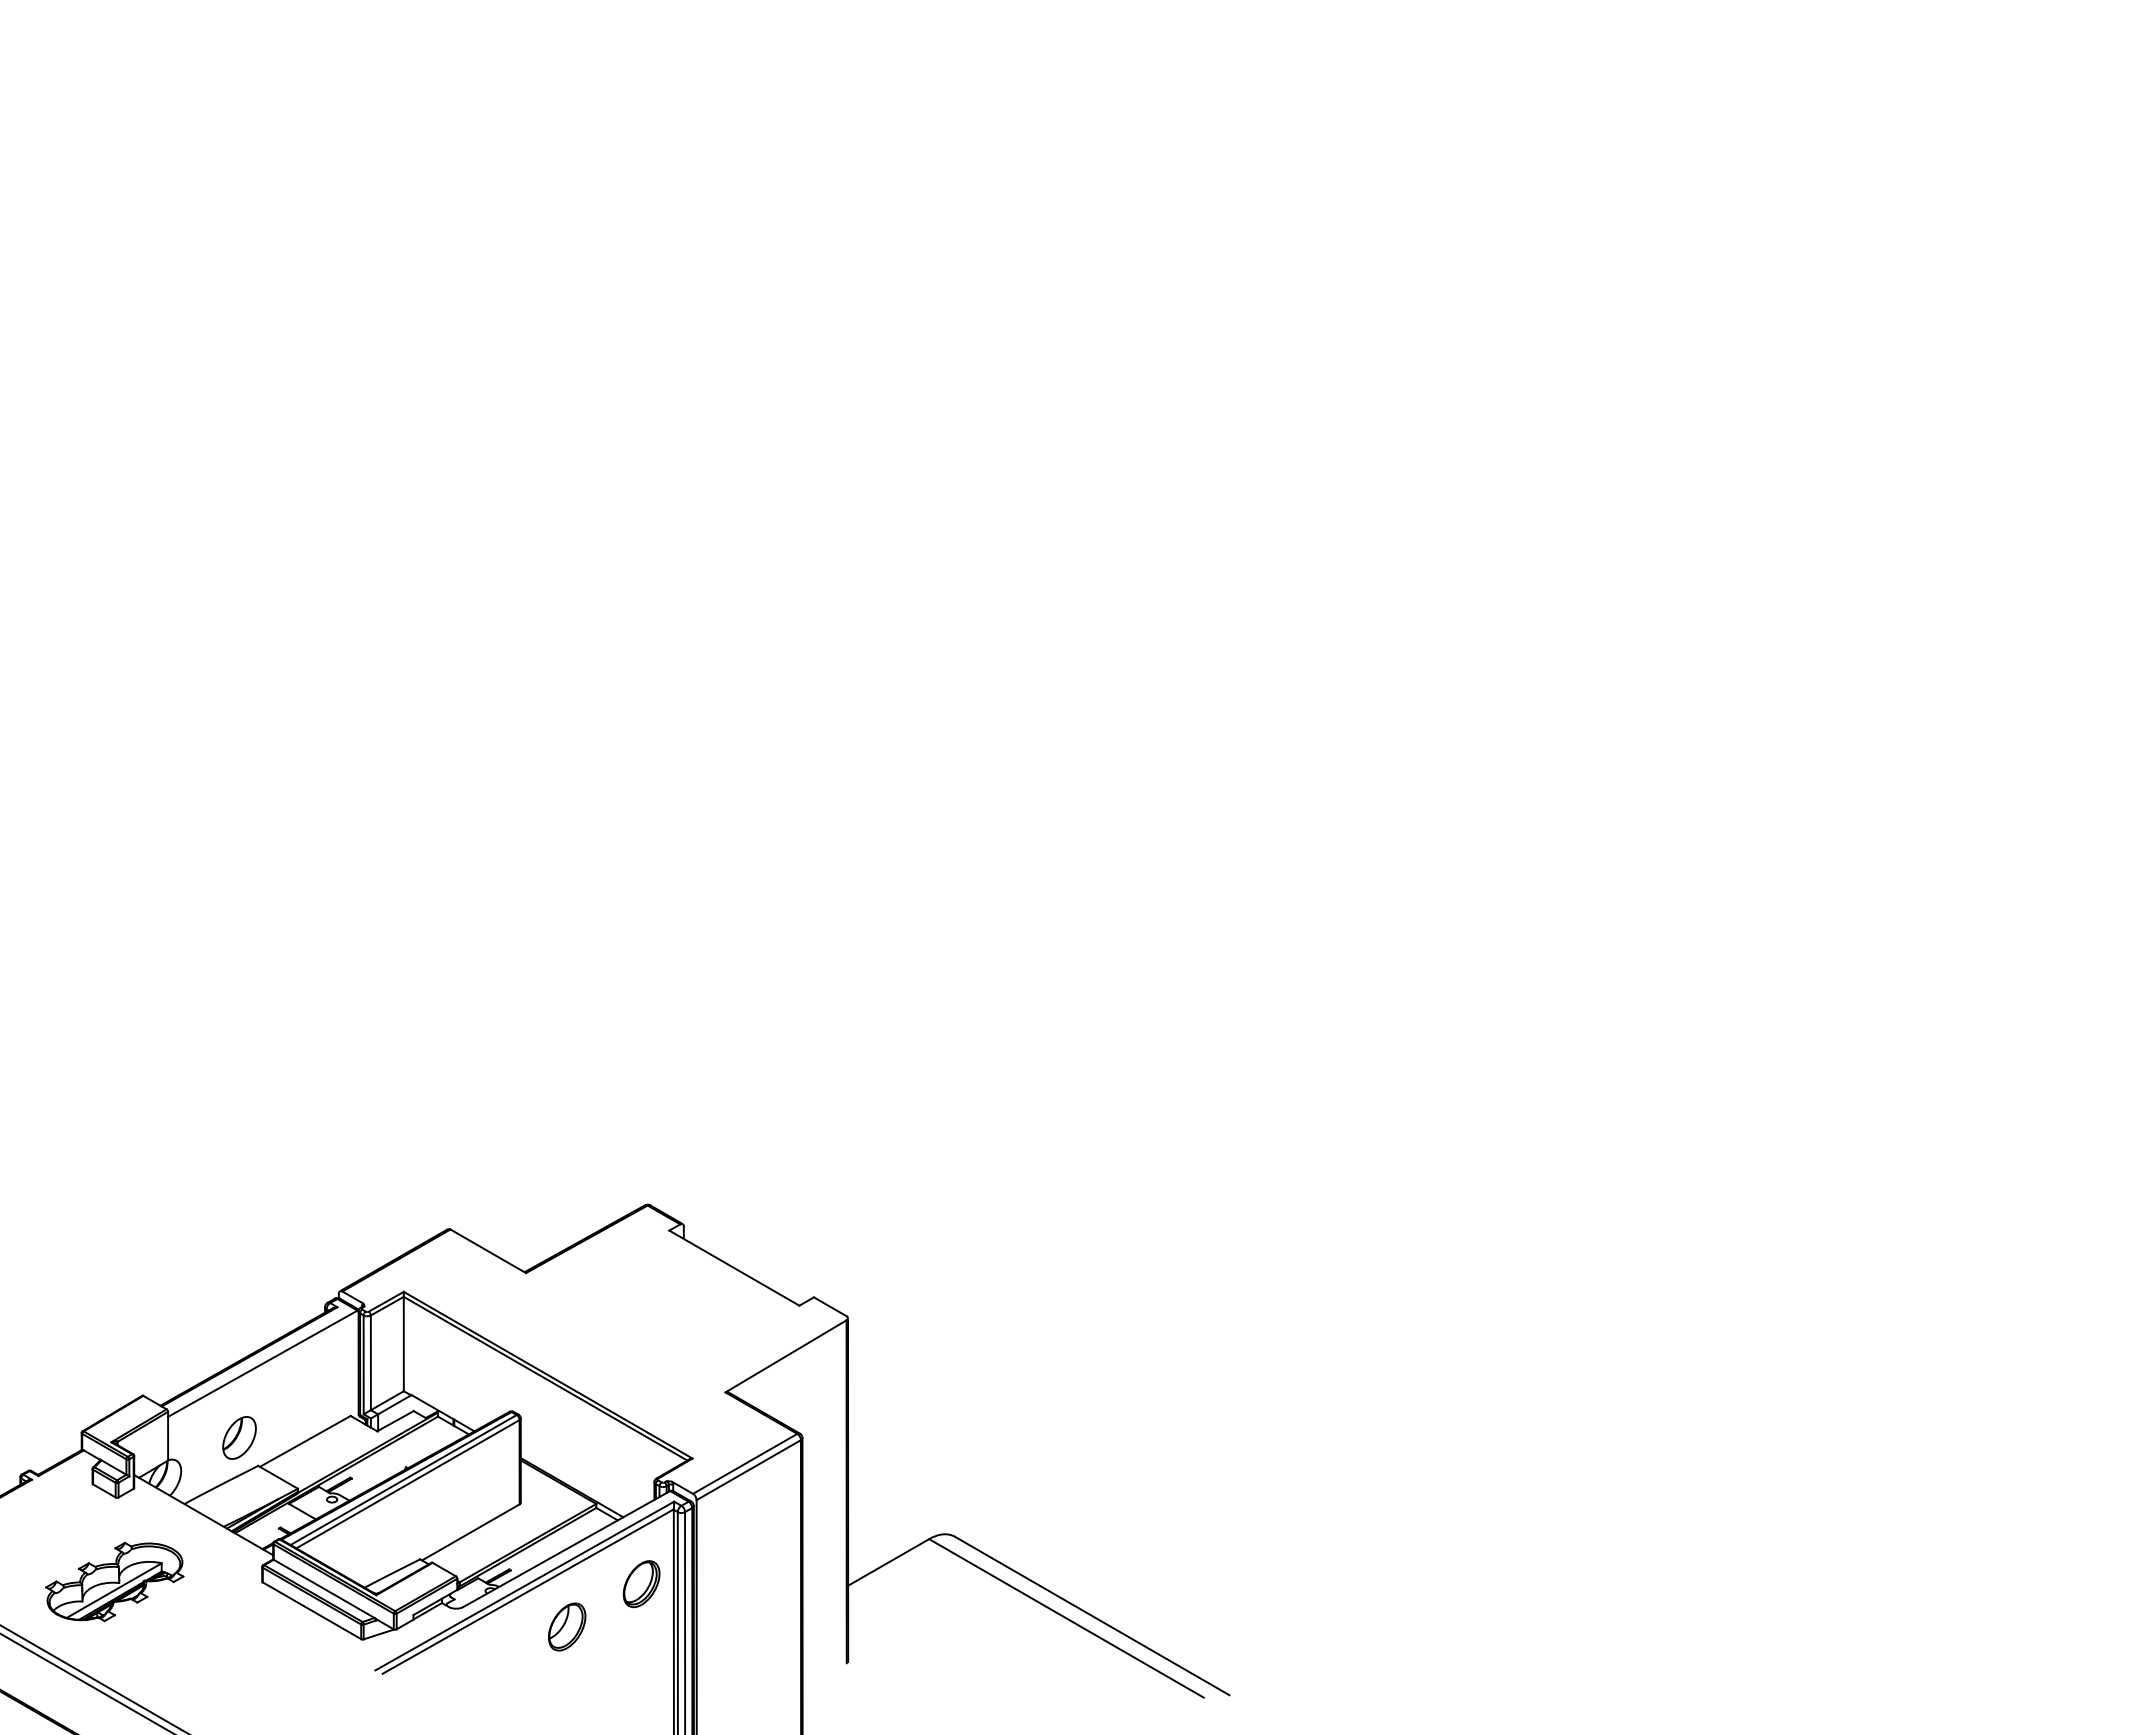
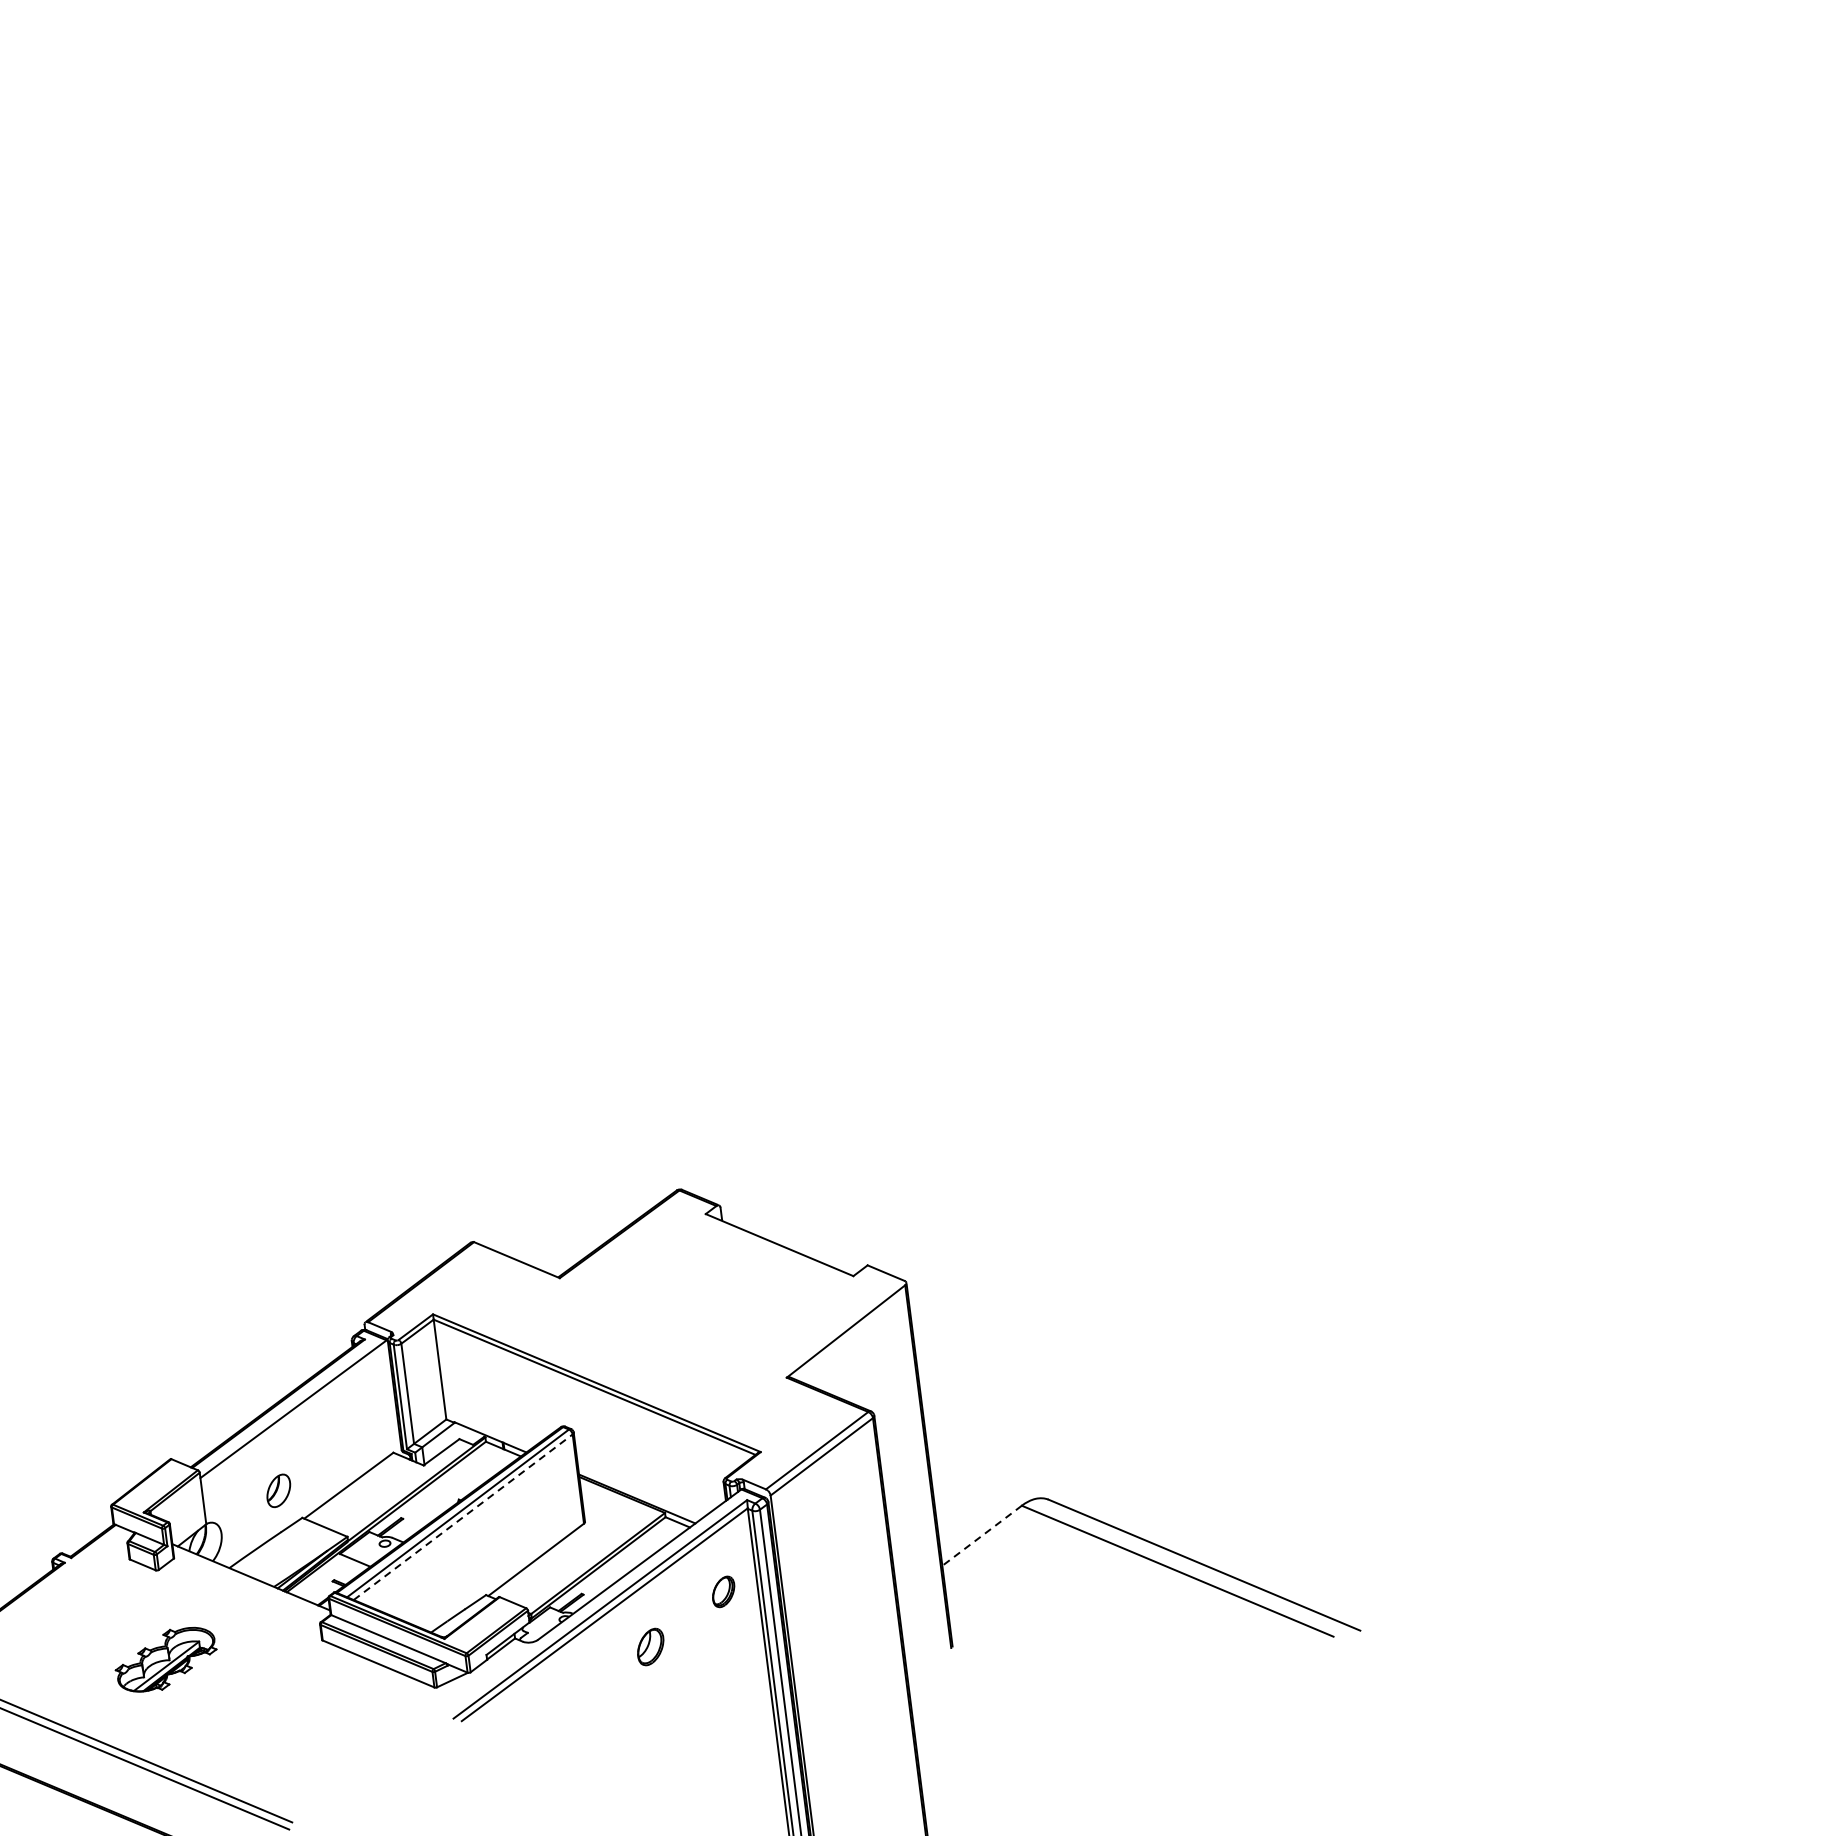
part: (239, 1437) -> (278, 1490), size x0.7
line: (408, 1484) -> (463, 1517), solid -> dashed
line: (888, 1562) -> (981, 1535), solid -> dashed
part: (114, 1581) -> (165, 1659), size x0.7
part: (641, 1584) -> (723, 1592), size x0.6
part: (567, 1626) -> (650, 1646), size x0.7

